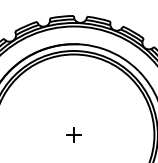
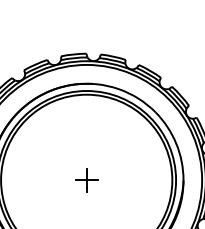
part: (73, 135) -> (86, 180), size x1.43

